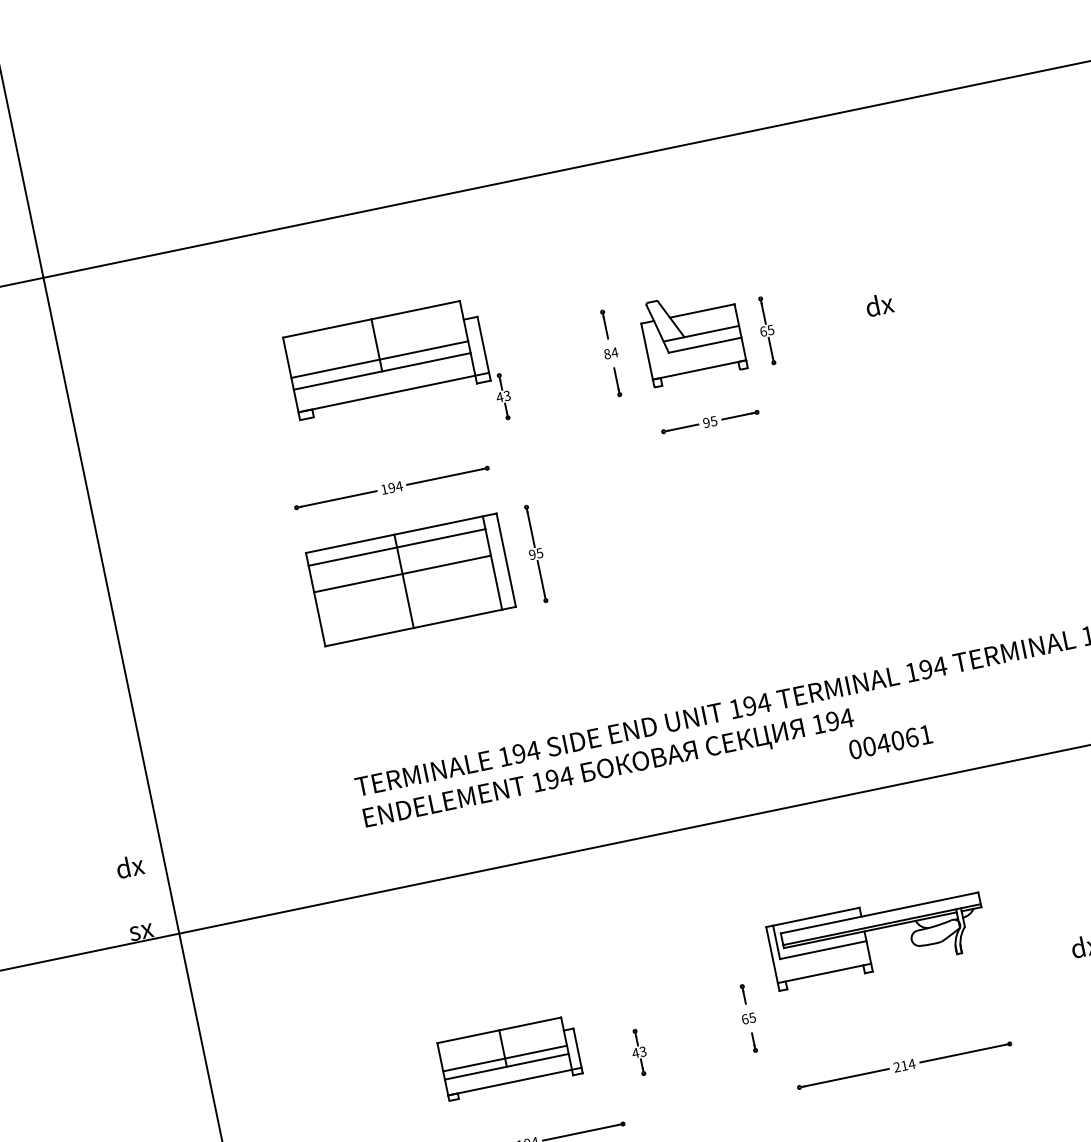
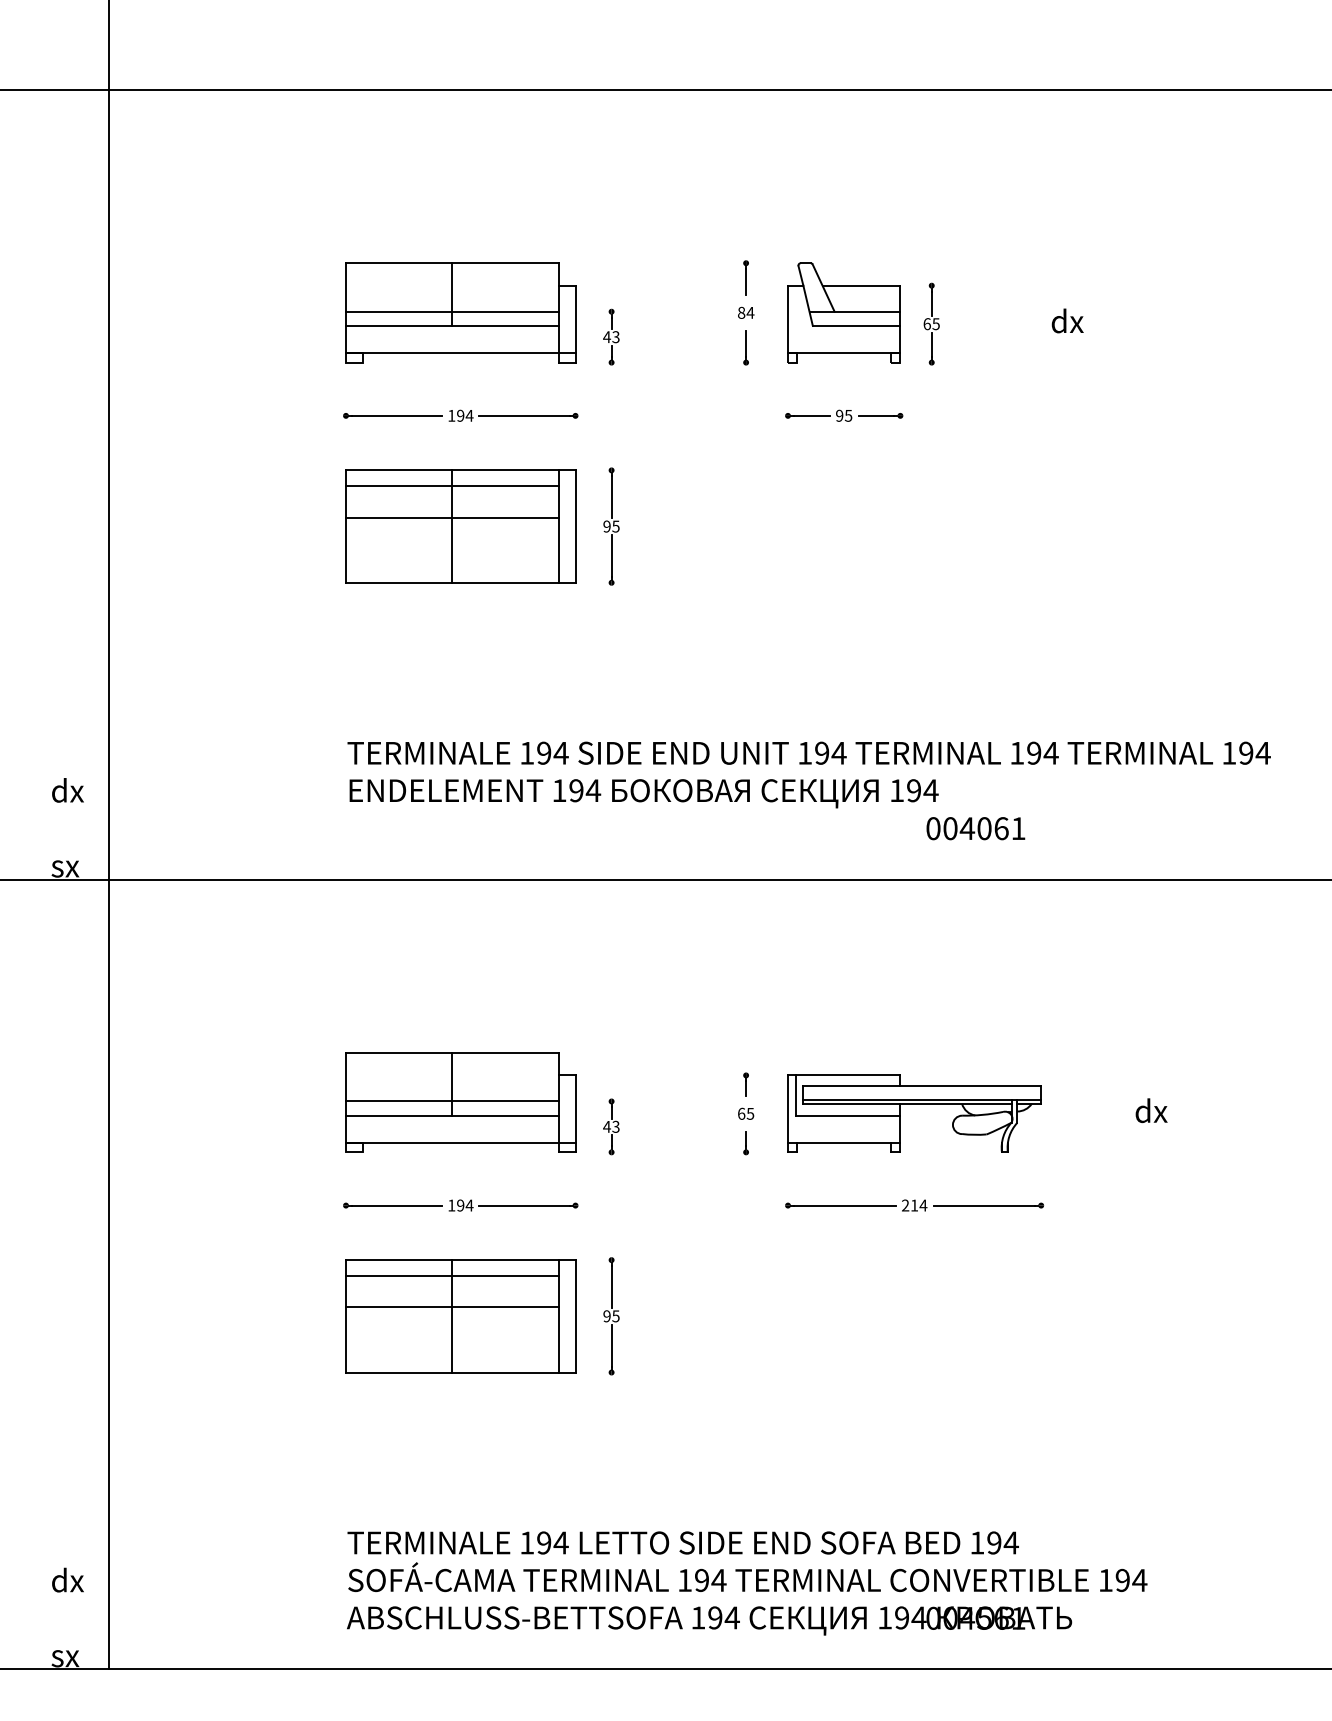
part: (386, 358) -> (460, 312), moved
part: (876, 929) -> (914, 1104), moved
part: (509, 1058) -> (460, 1102), size x1.43

